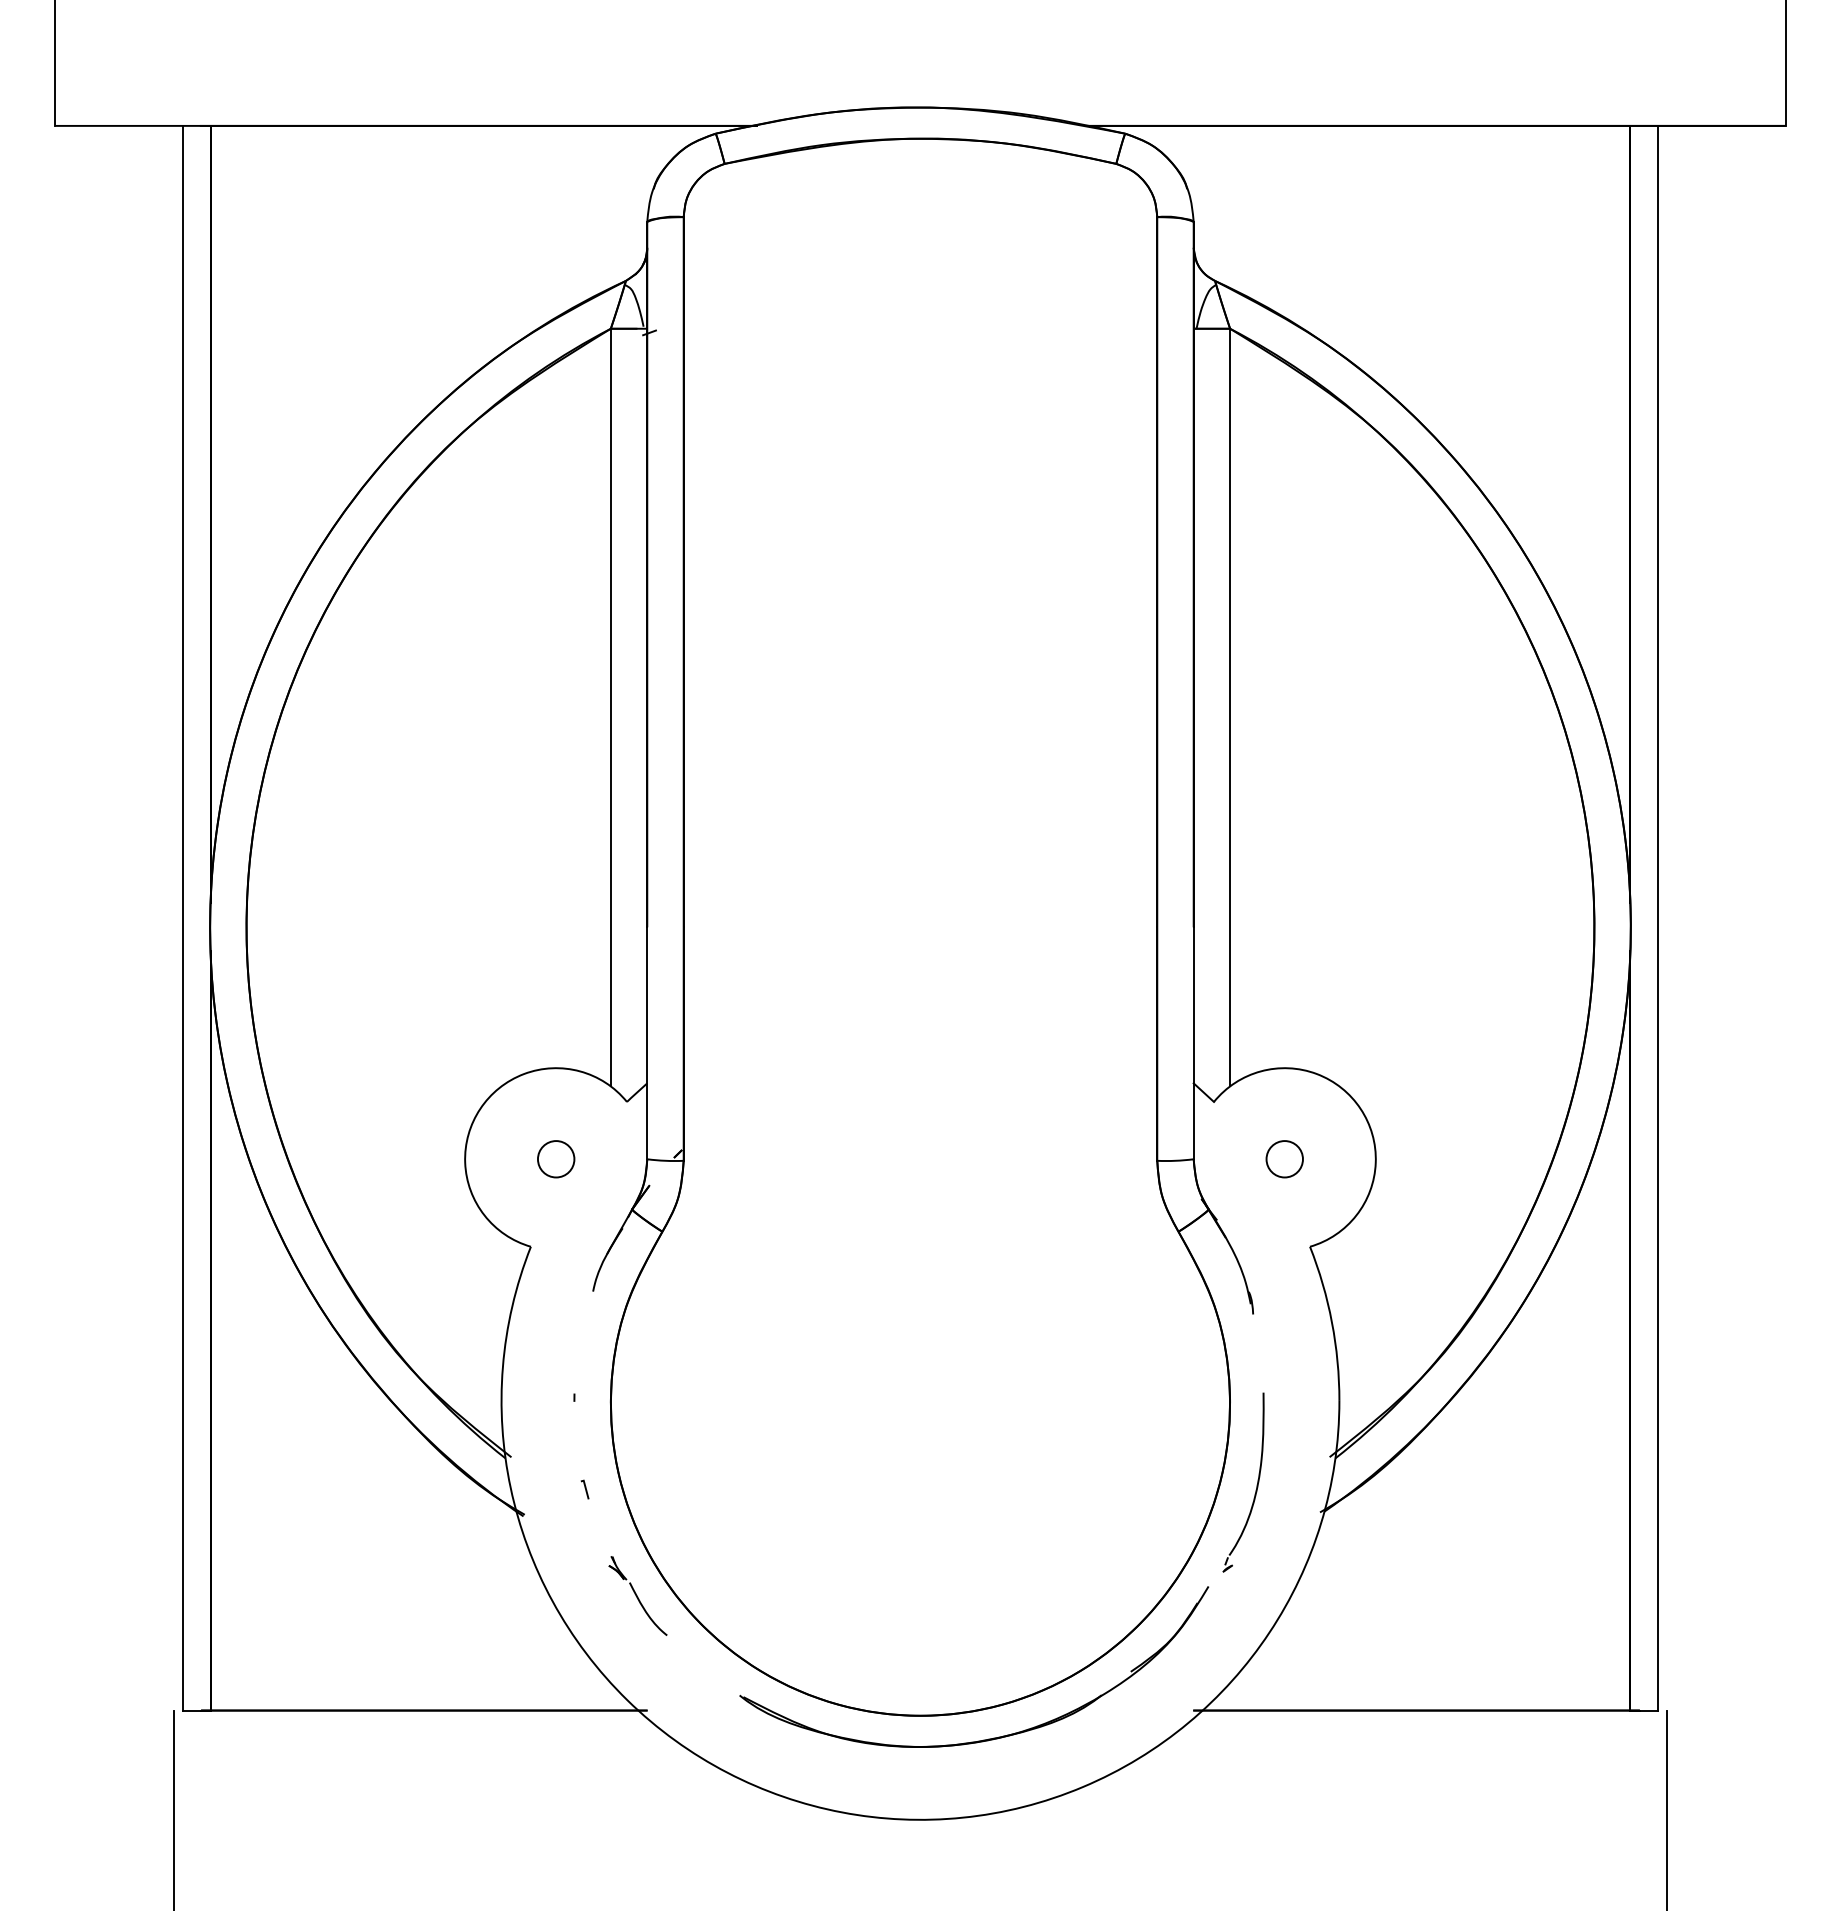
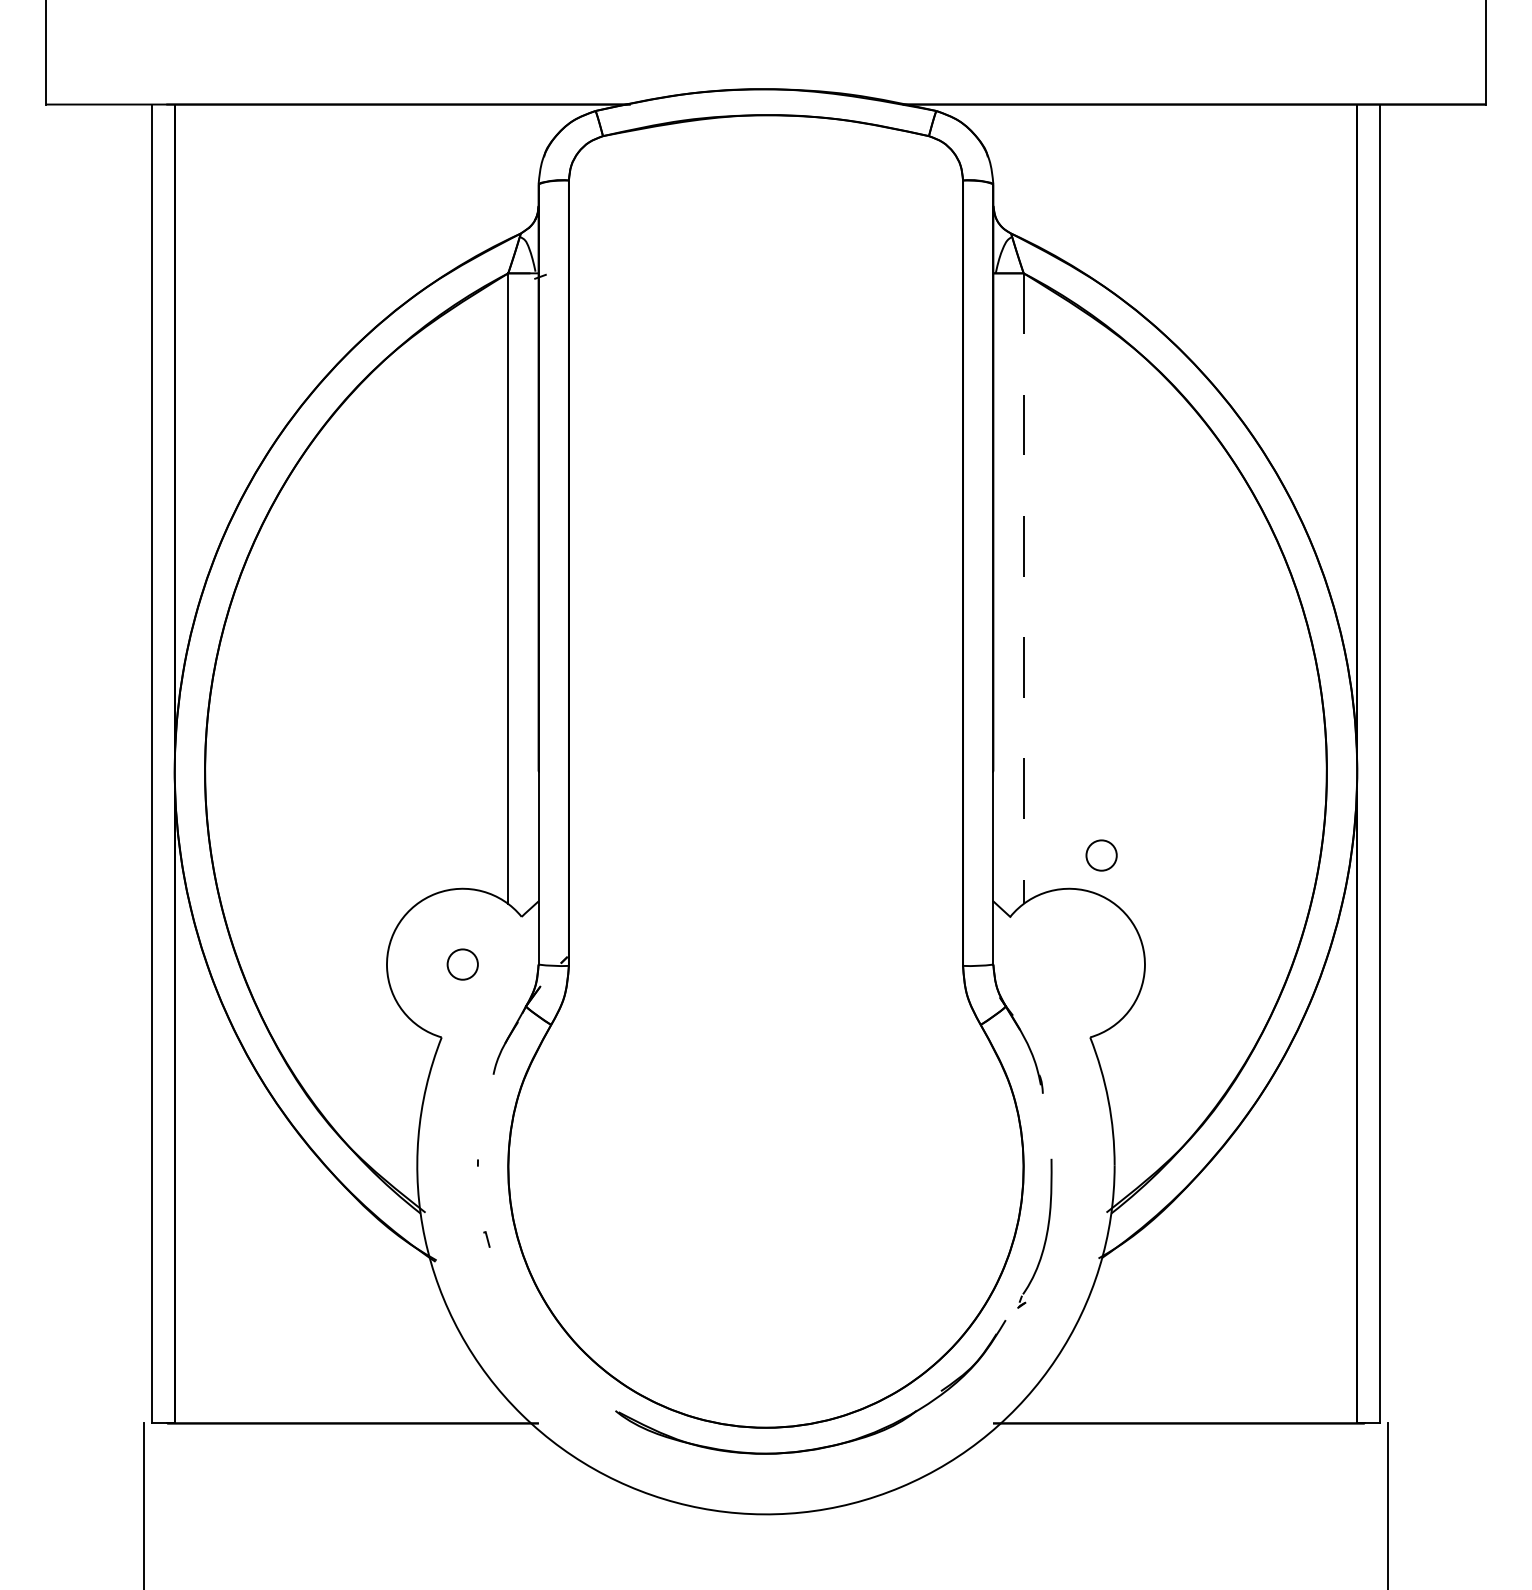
line: (1230, 707) -> (1024, 588), solid -> dashed
circle: (1284, 1159) -> (1101, 855), moved
part: (637, 1595) -> (530, 1327), removed

